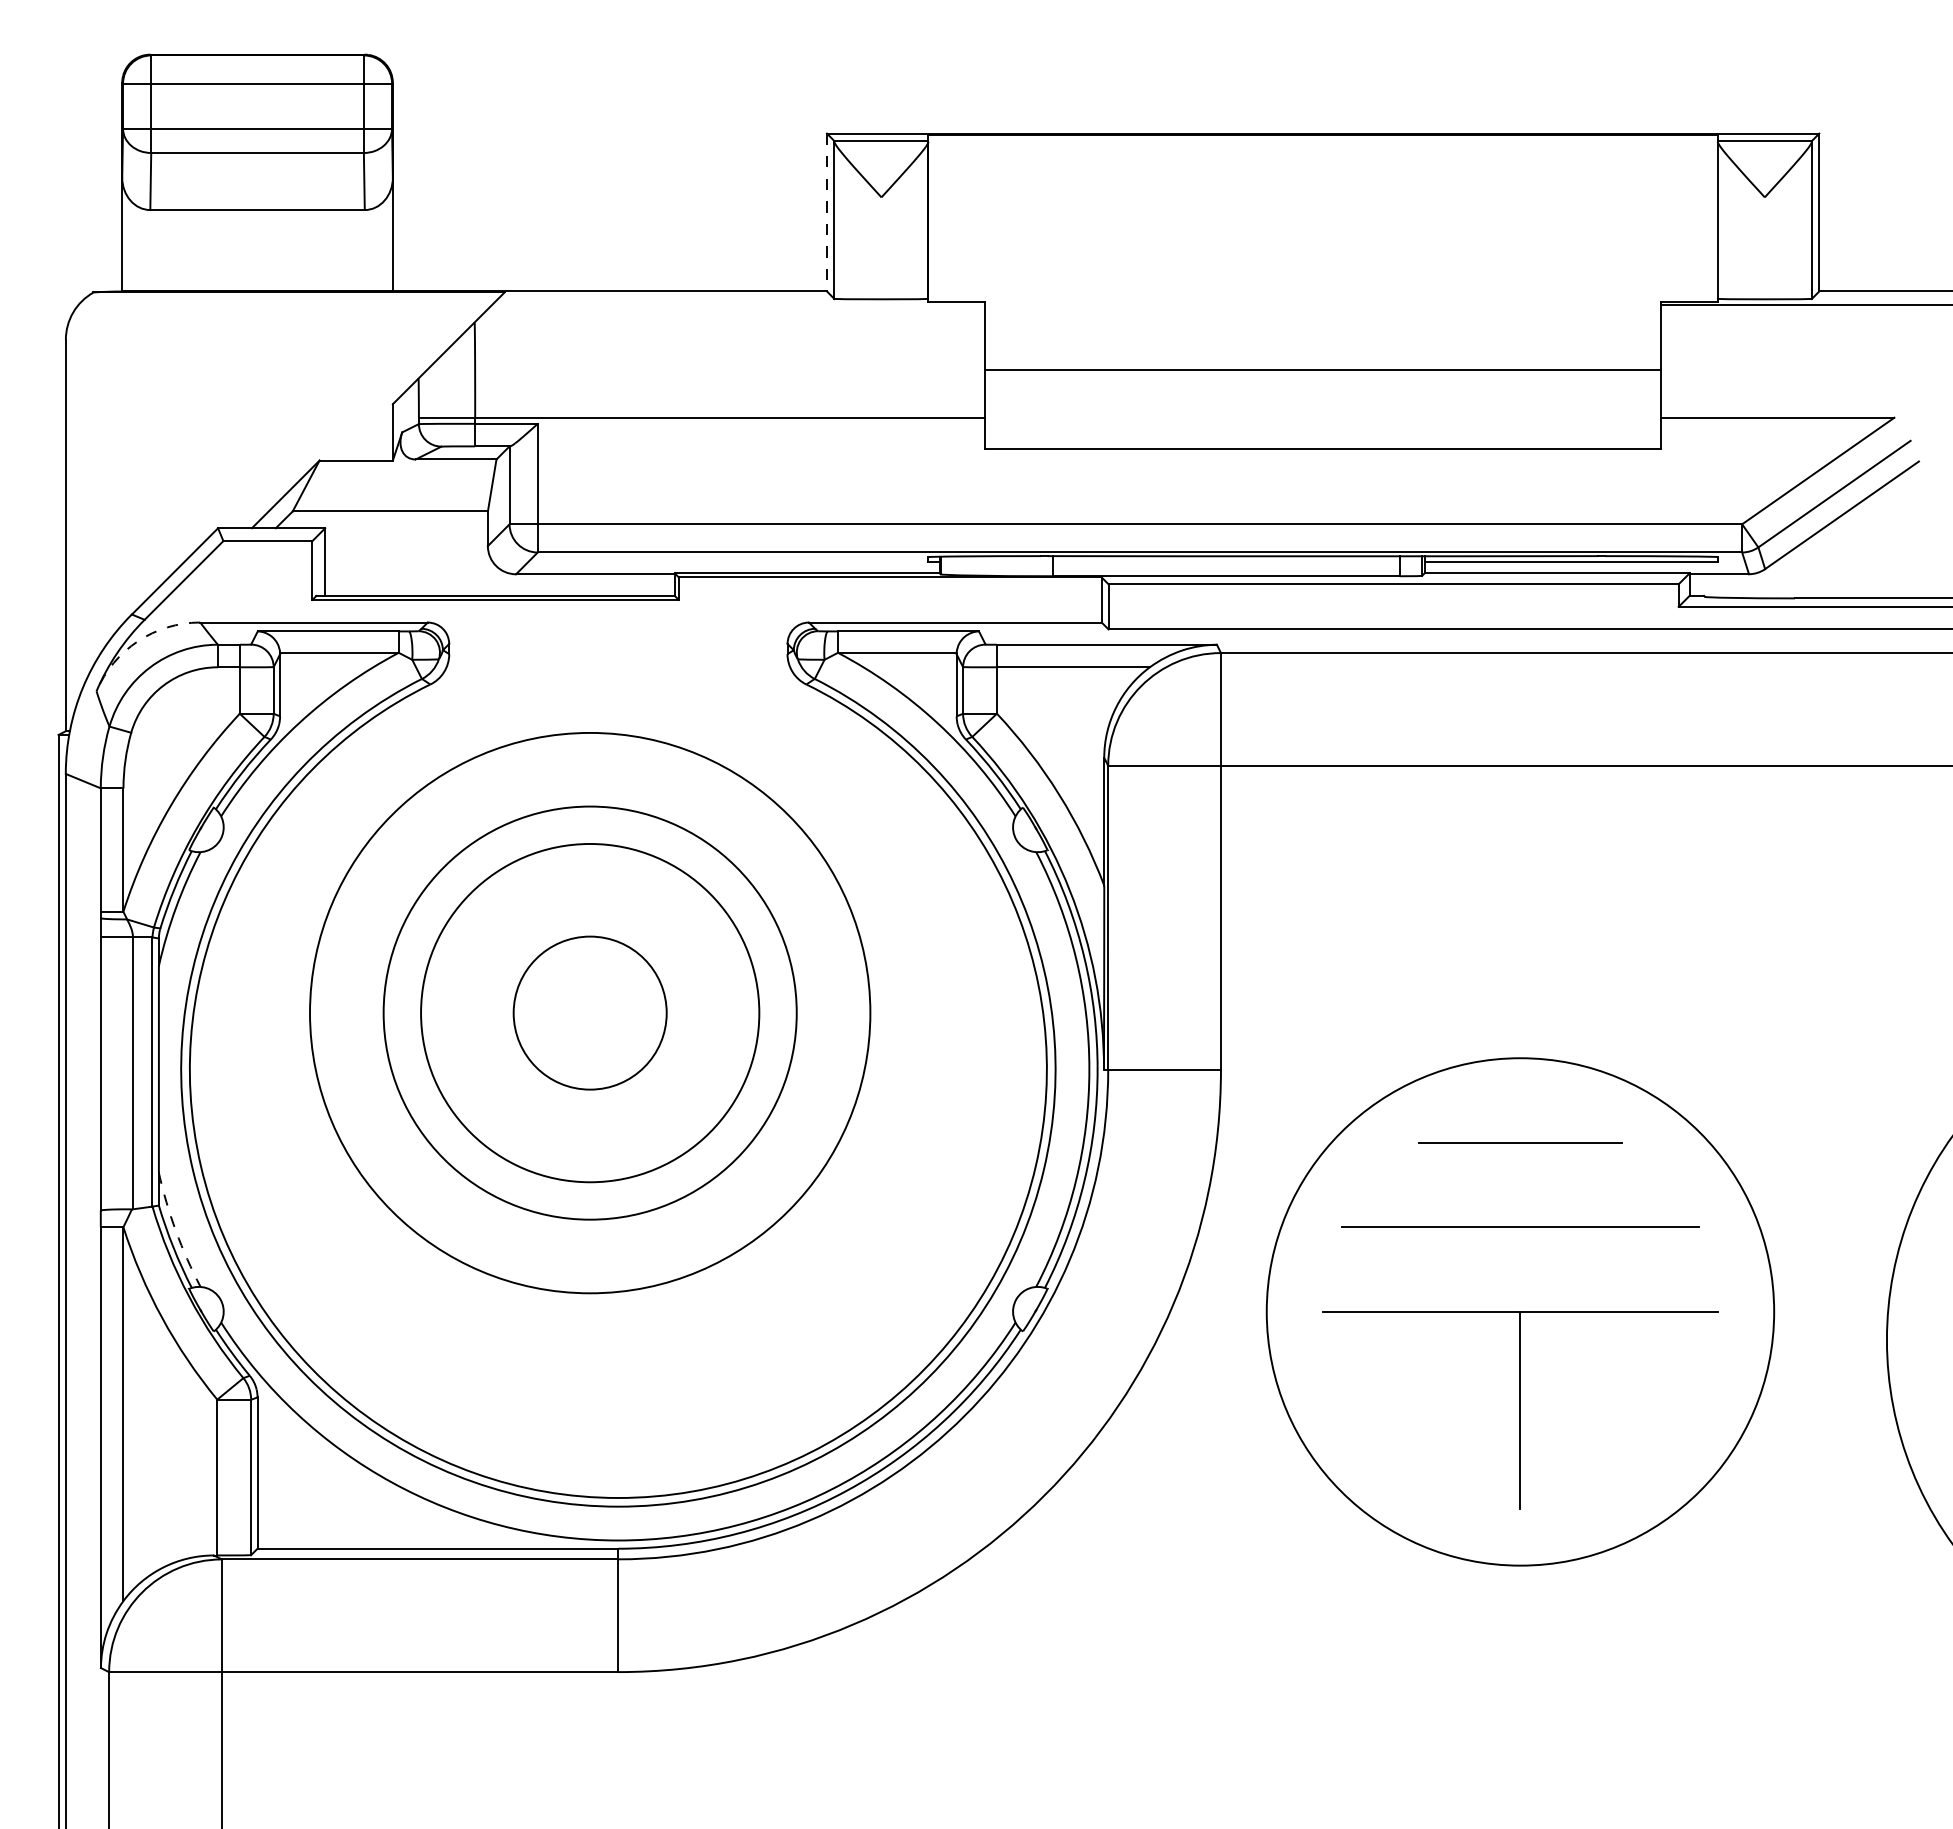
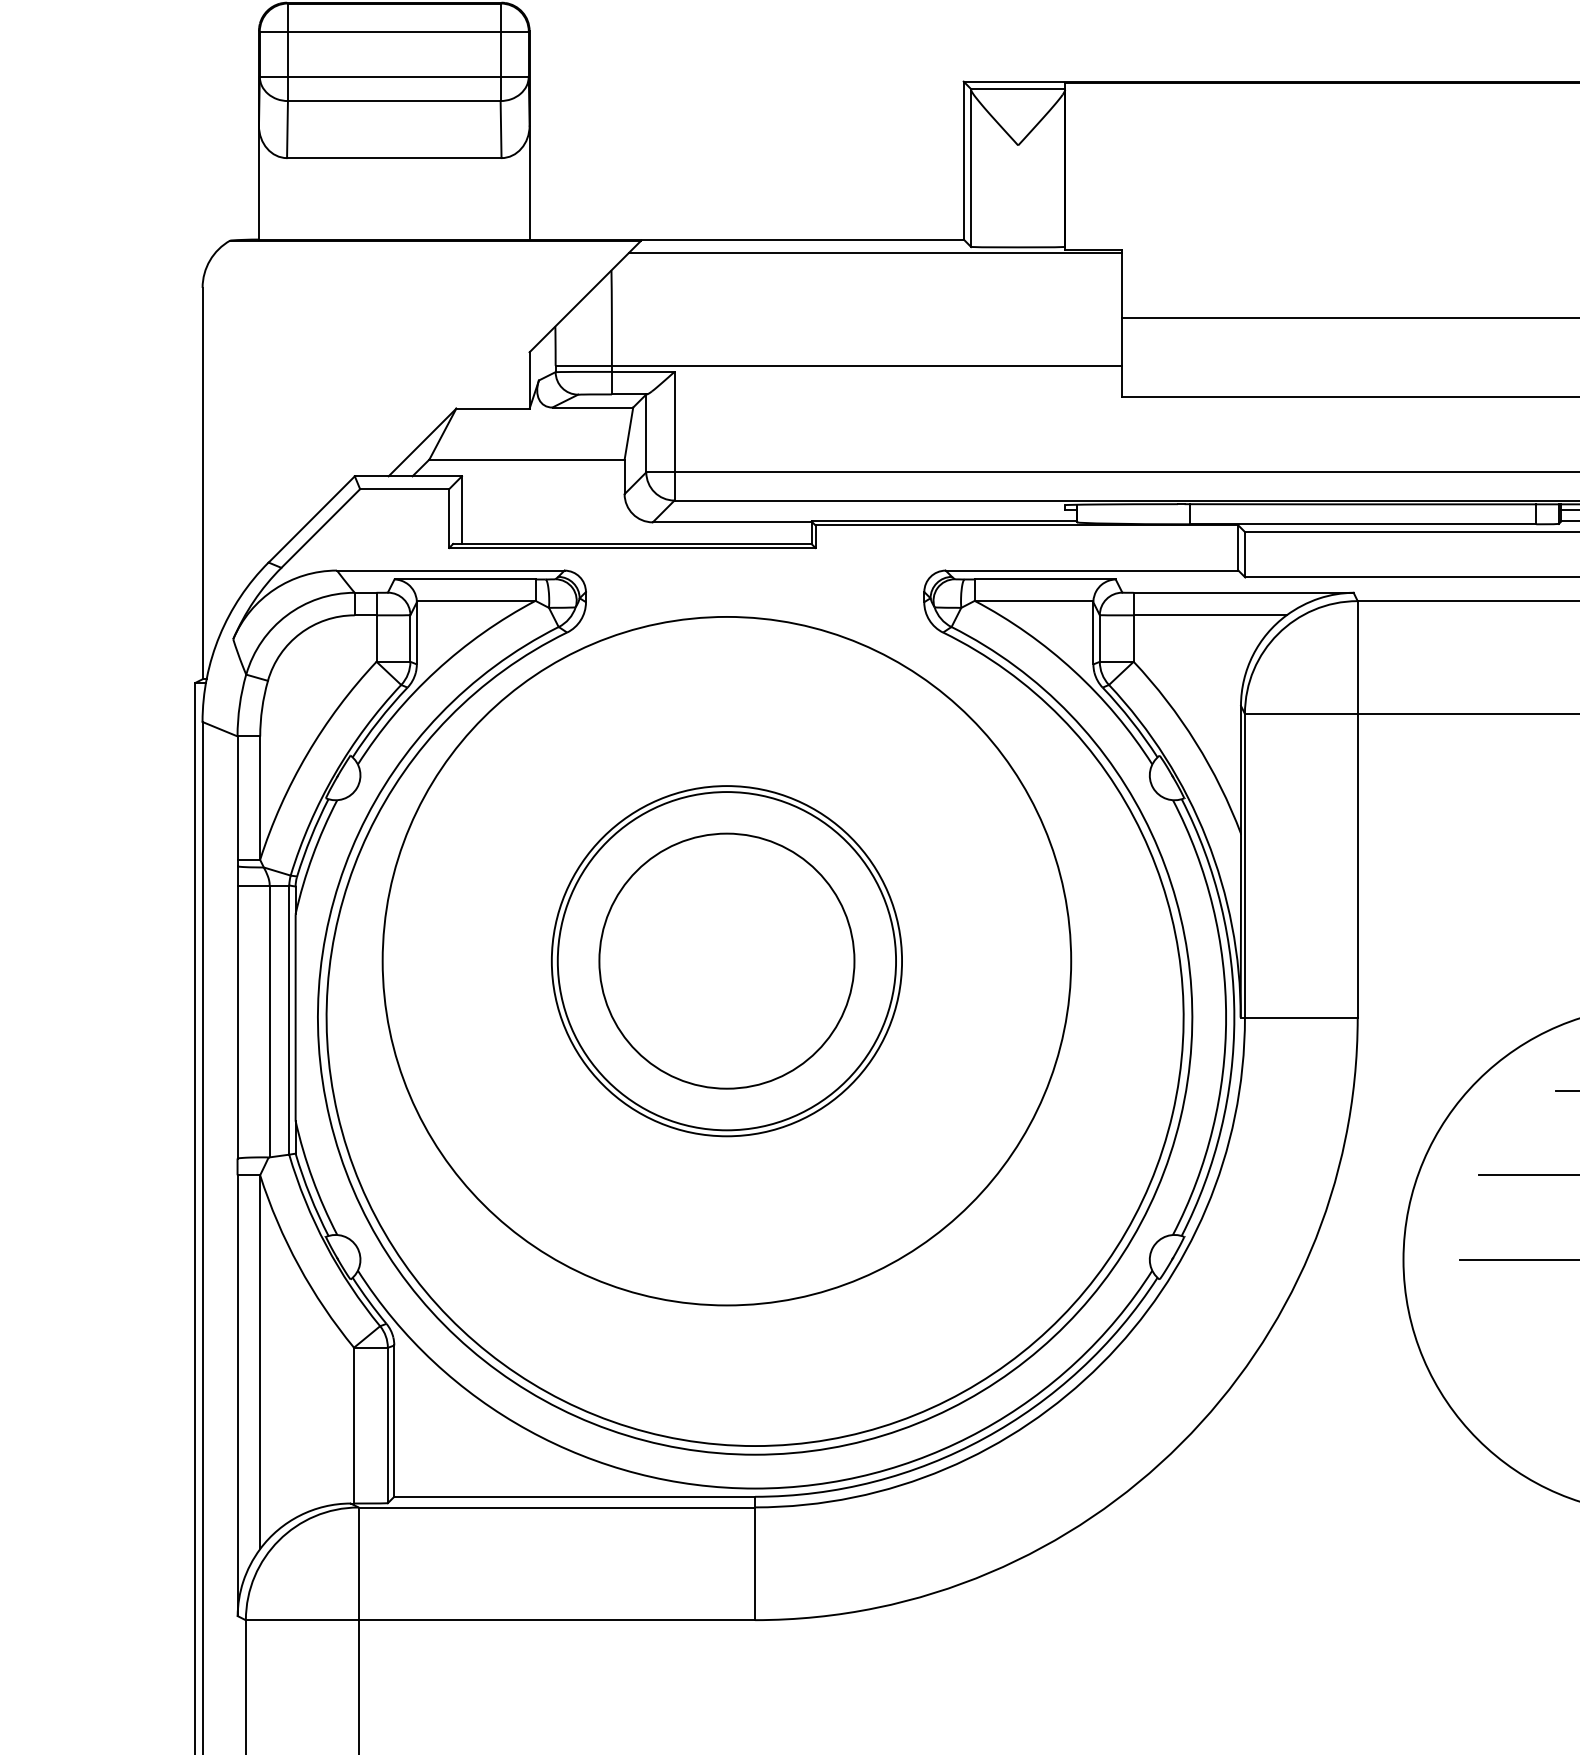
line: (827, 212) -> (964, 160), dashed -> solid
line: (738, 304) -> (875, 252), added
arc: (137, 641) -> (274, 589), dashed -> solid
circle: (589, 1012) -> (726, 960), size x1.67
circle: (589, 1012) -> (726, 960), size x1.67
circle: (590, 1013) -> (727, 961), size x0.62
arc: (176, 1231) -> (313, 1179), dashed -> solid

